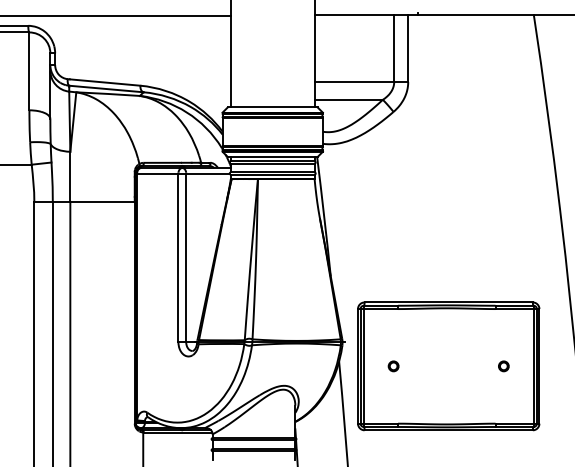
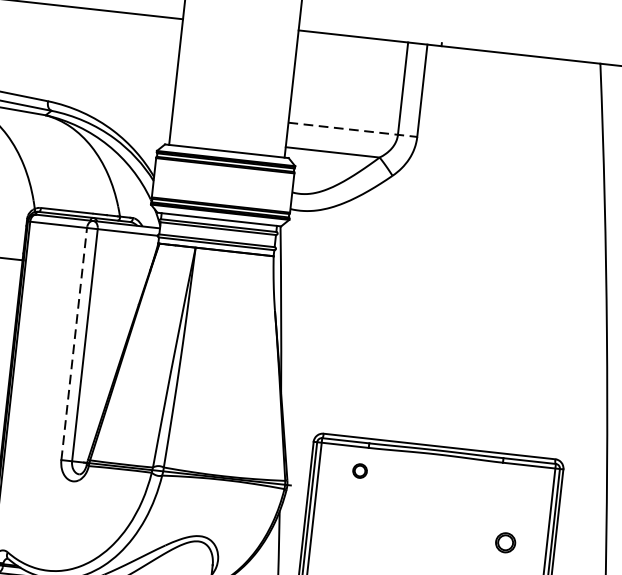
line: (361, 82) -> (352, 130), solid -> dashed
line: (178, 257) -> (74, 343), solid -> dashed
part: (393, 366) -> (359, 471), moved
part: (503, 366) -> (505, 543), size x1.4

